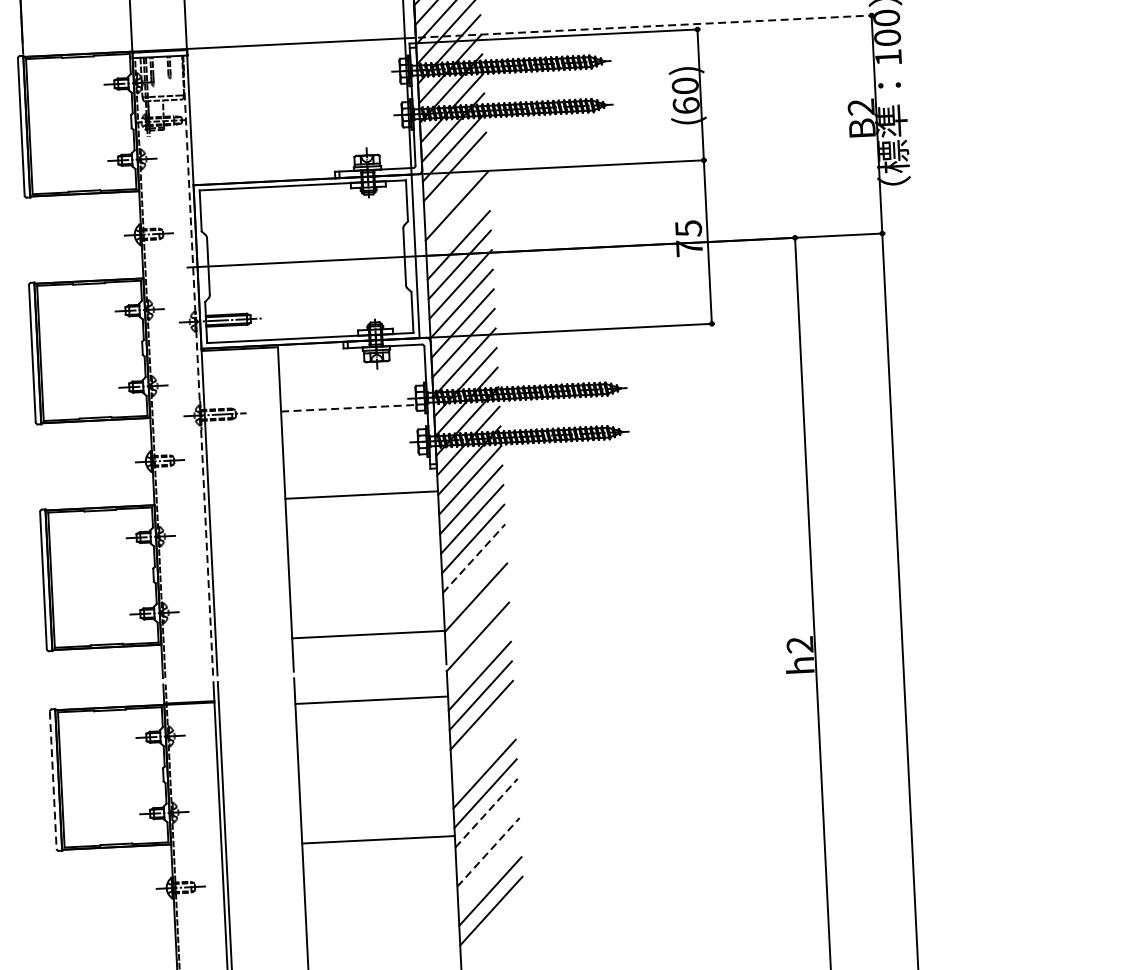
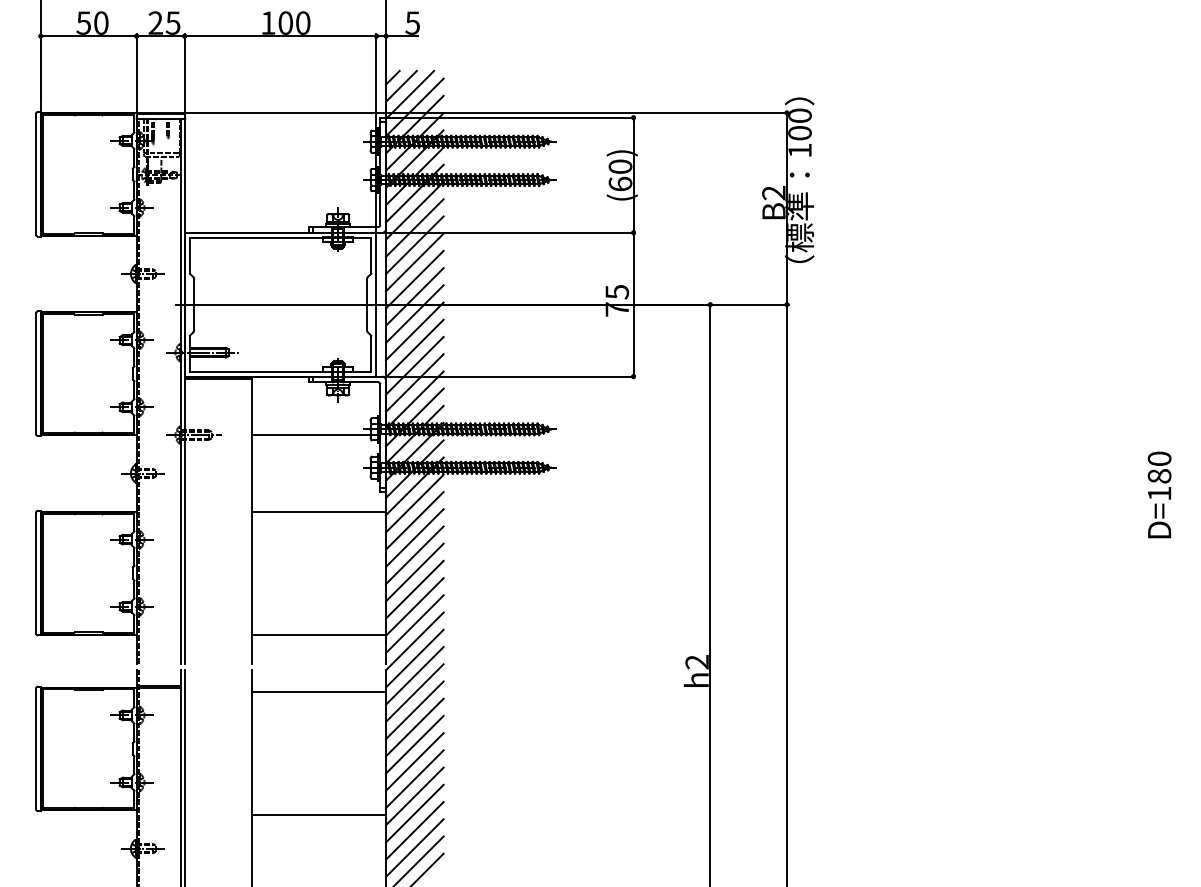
line: (645, 26) -> (588, 112), dashed -> solid
line: (455, 186) -> (414, 245), added
line: (457, 225) -> (414, 279), added
line: (197, 365) -> (180, 391), dashed -> solid
line: (348, 408) -> (311, 435), dashed -> solid
line: (473, 558) -> (414, 572), dashed -> solid
line: (474, 578) -> (414, 589), added
line: (476, 616) -> (414, 623), added
line: (478, 656) -> (414, 658), added
line: (482, 734) -> (414, 727), added
line: (483, 754) -> (414, 744), added
line: (53, 780) -> (36, 749), dashed -> solid
line: (486, 813) -> (414, 796), dashed -> solid
line: (487, 832) -> (414, 813), added
line: (488, 851) -> (414, 830), dashed -> solid
line: (488, 871) -> (414, 847), added

